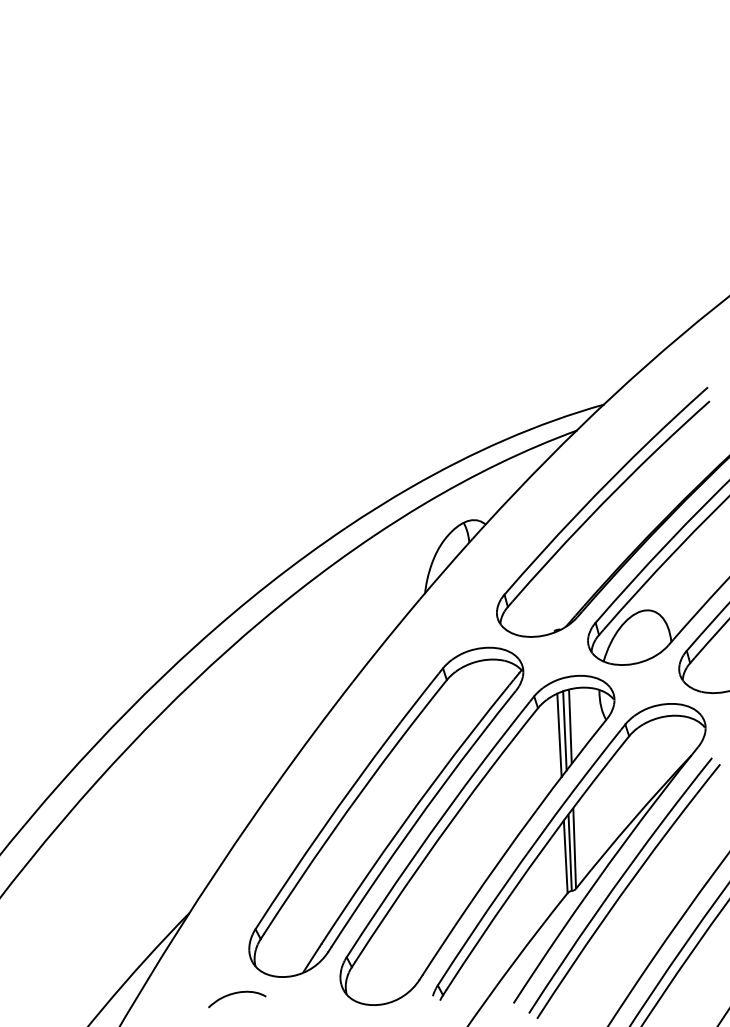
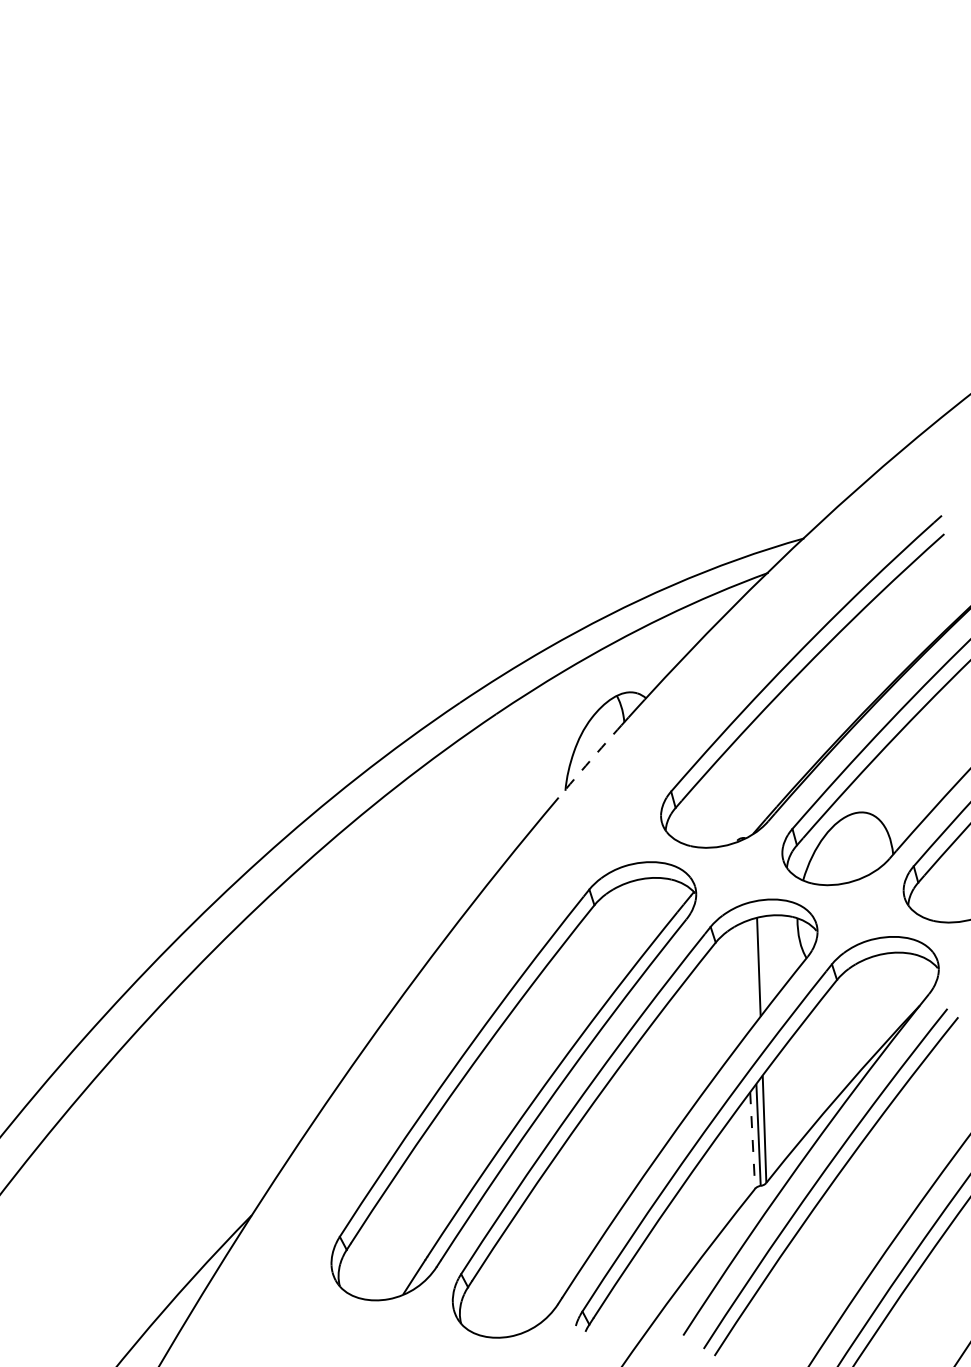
arc: (443, 572) -> (589, 761), solid -> dashed
line: (564, 730) -> (751, 972), removed
line: (559, 735) -> (744, 978), removed
line: (565, 857) -> (752, 1141), solid -> dashed
curve: (237, 993) -> (315, 1322), removed

